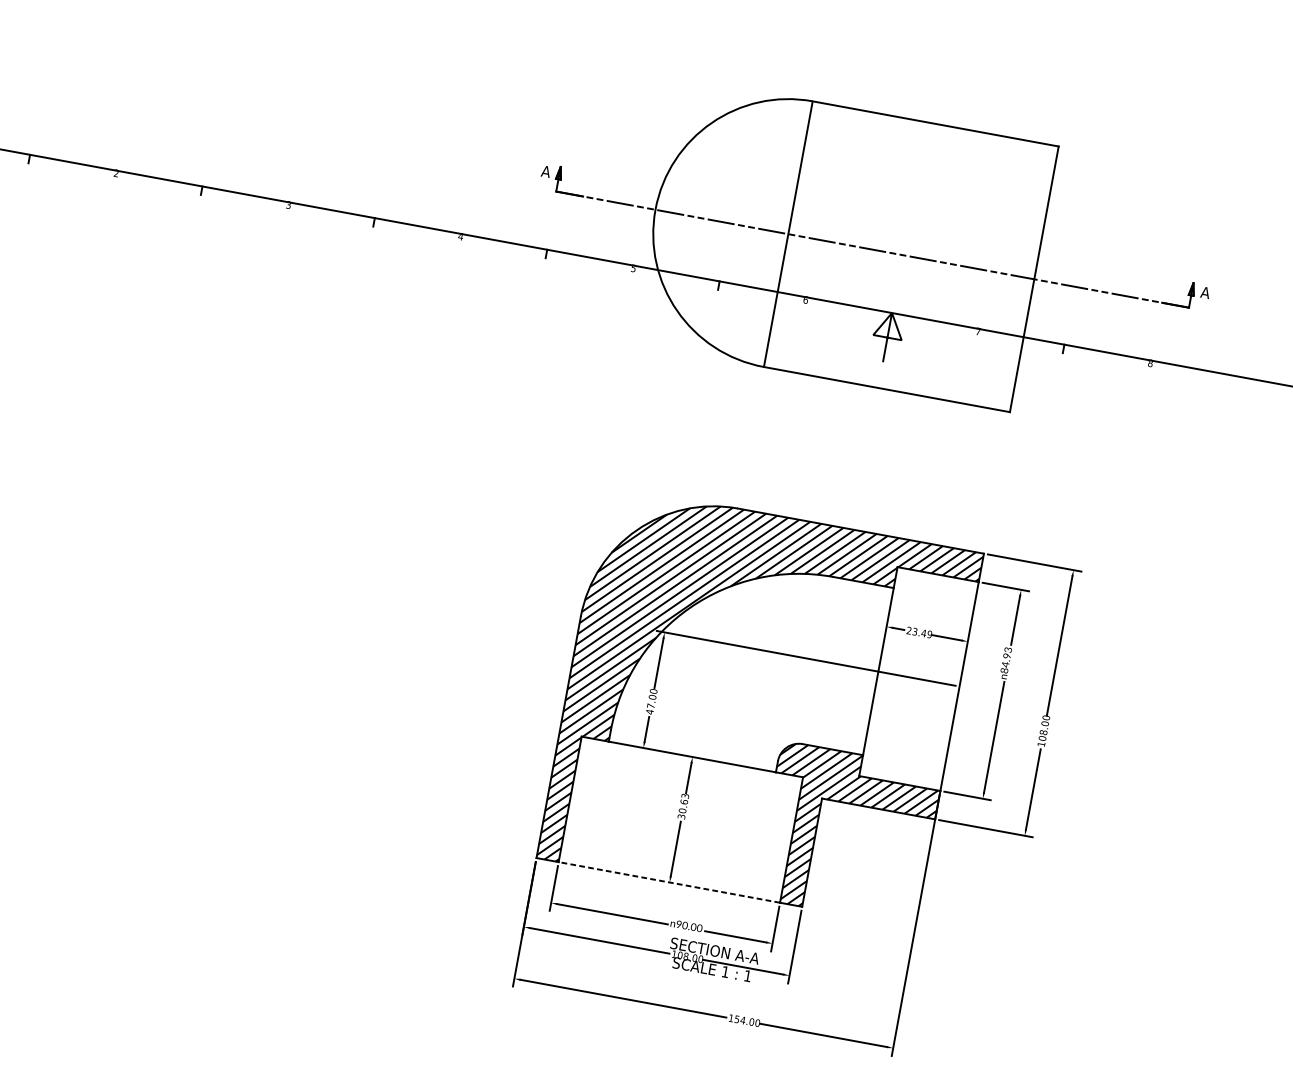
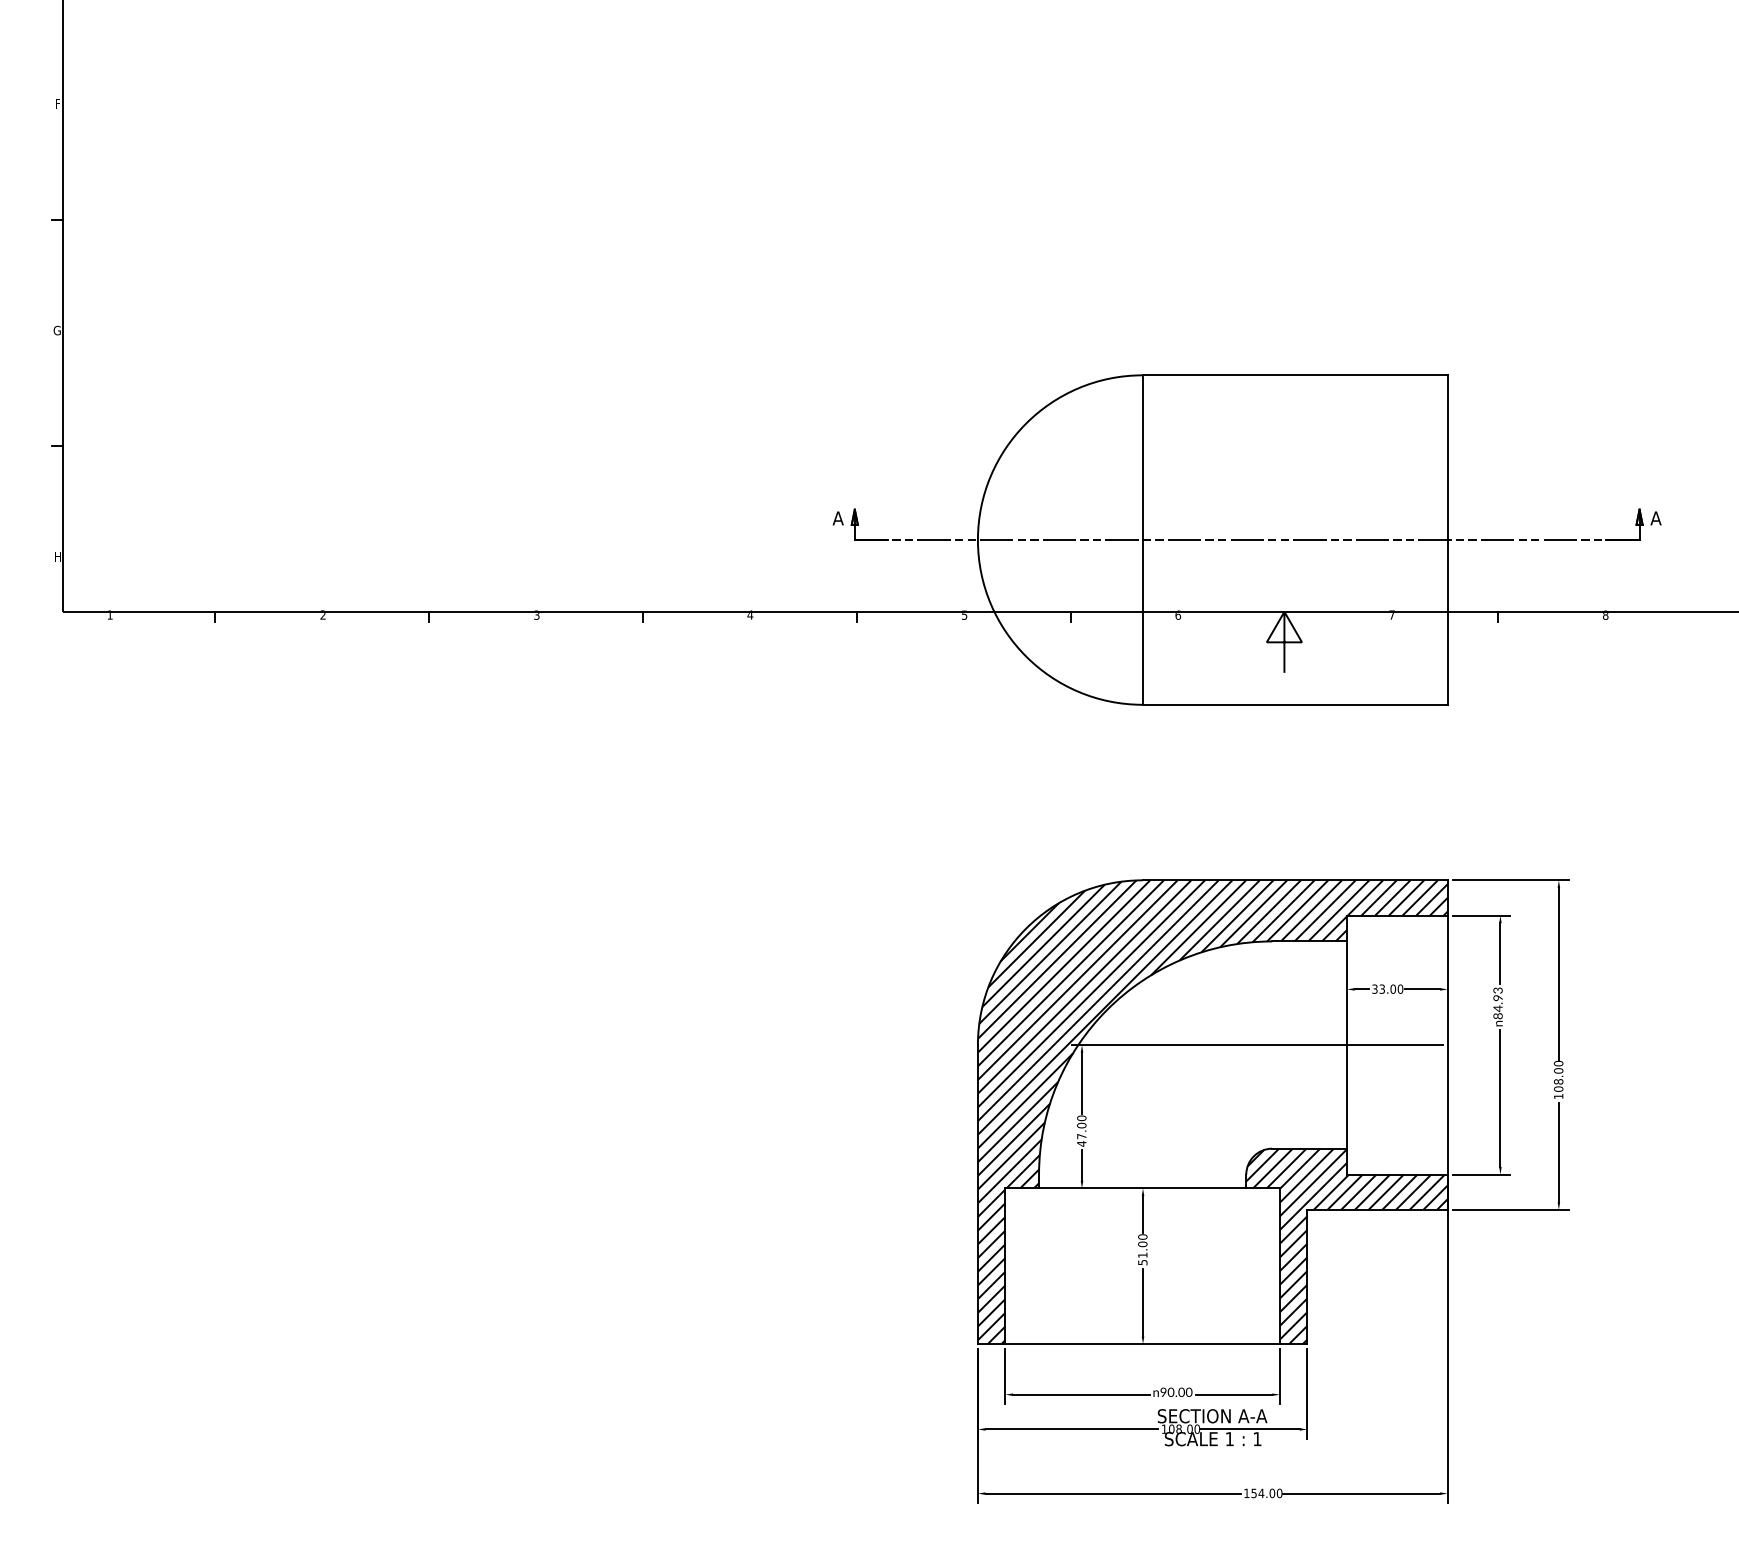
text: (919, 632) -> (1387, 988), 23.49 -> 33.00
text: (683, 806) -> (1142, 1249), 30.63 -> 51.00
line: (669, 882) -> (1142, 1344), dashed -> solid

